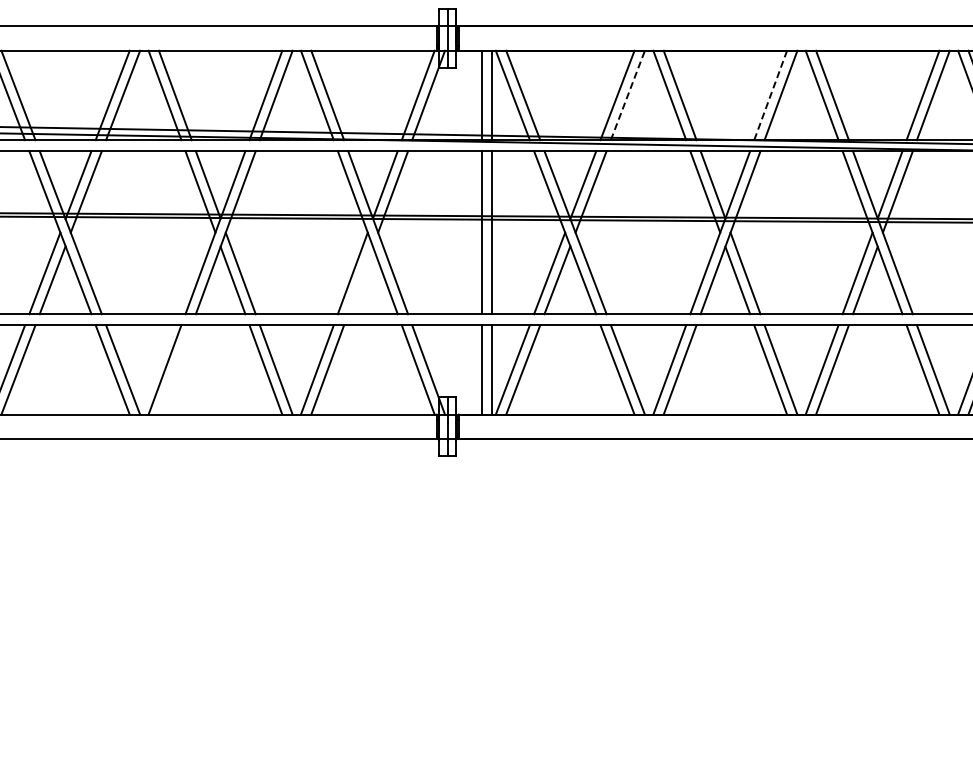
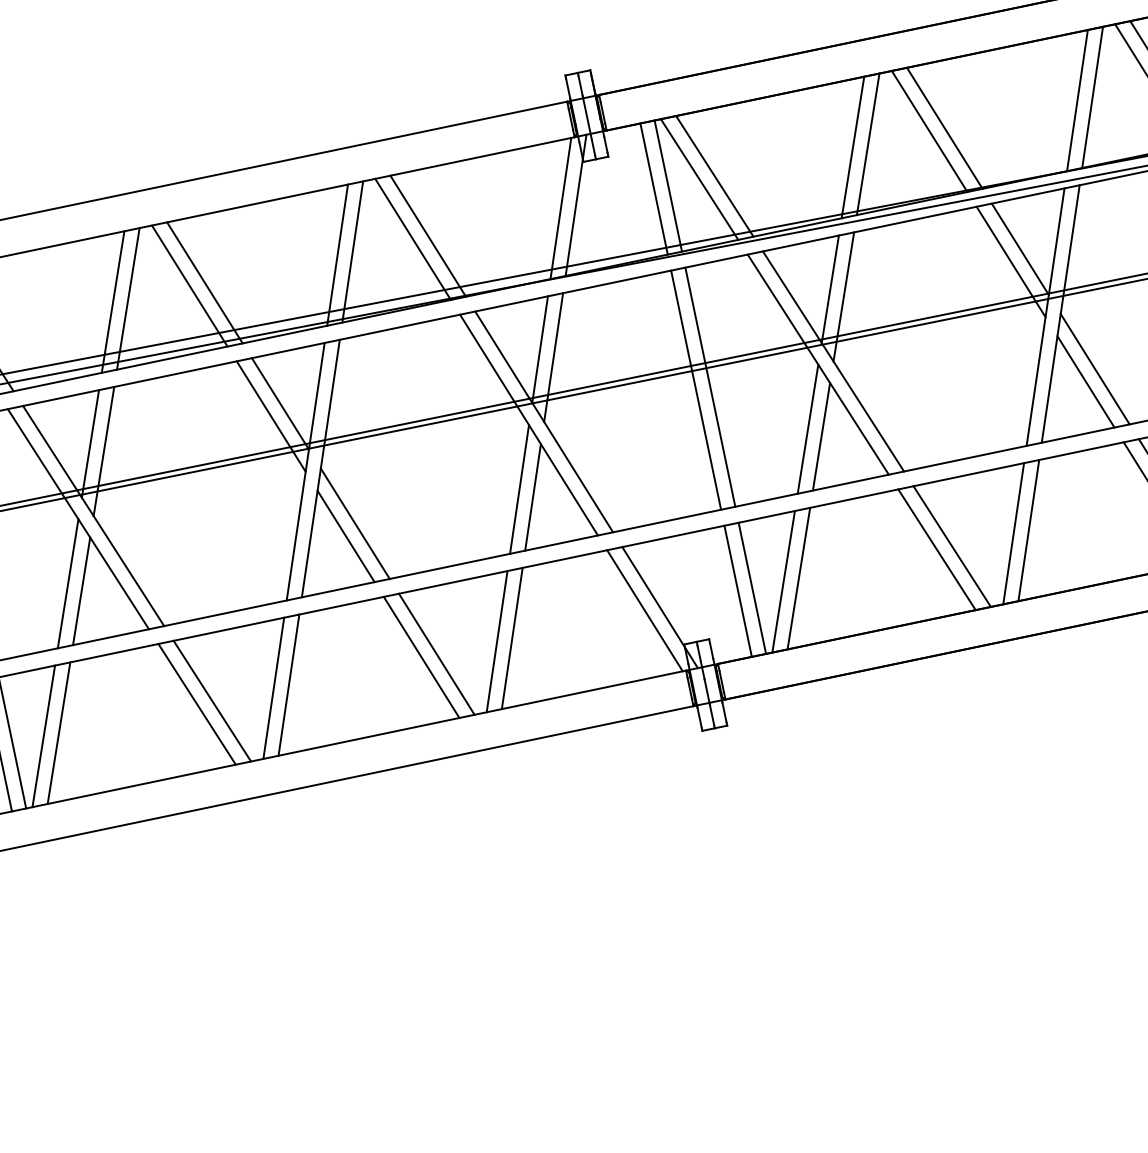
line: (627, 95) -> (867, 144), dashed -> solid
line: (770, 95) -> (1077, 100), dashed -> solid
line: (360, 280) -> (532, 497), added
line: (174, 369) -> (287, 684), added

